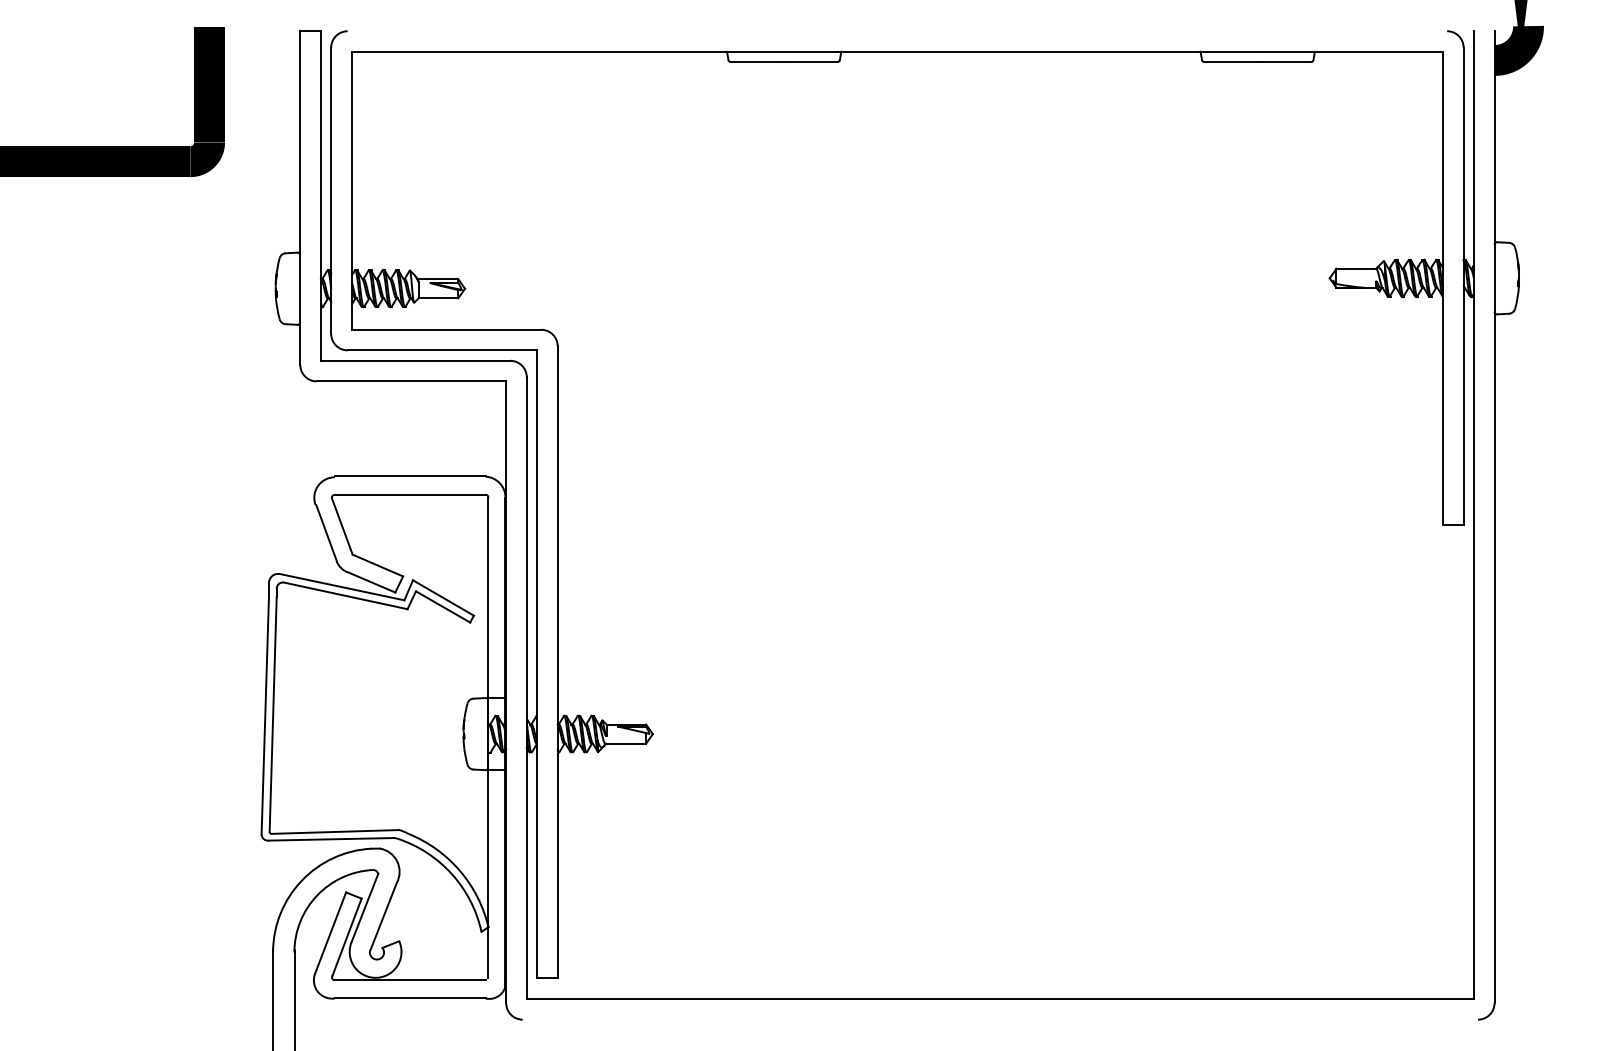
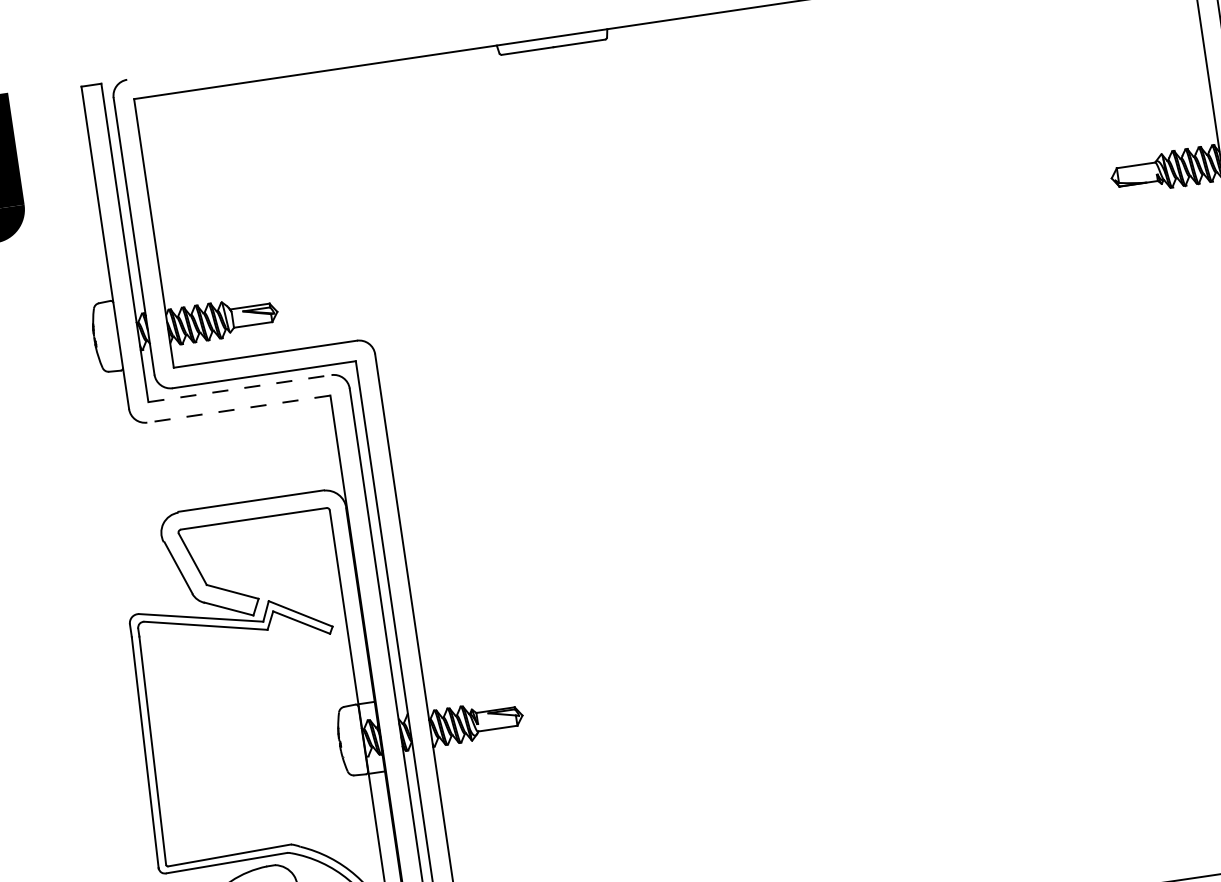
line: (415, 360) -> (239, 388), solid -> dashed
line: (411, 381) -> (238, 409), solid -> dashed

